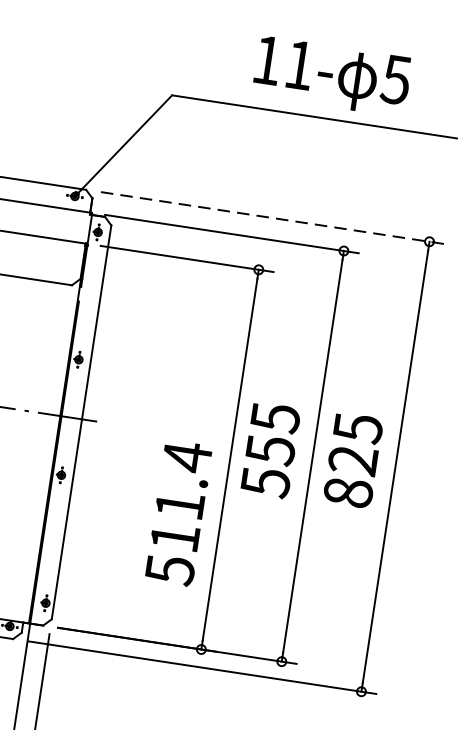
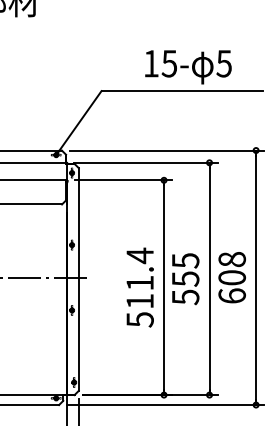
text: (297, 64) -> (168, 63), 11- -> 15-
line: (272, 218) -> (167, 150), dashed -> solid
text: (353, 459) -> (232, 277), 825 -> 608
text: (177, 512) -> (139, 287), moved

